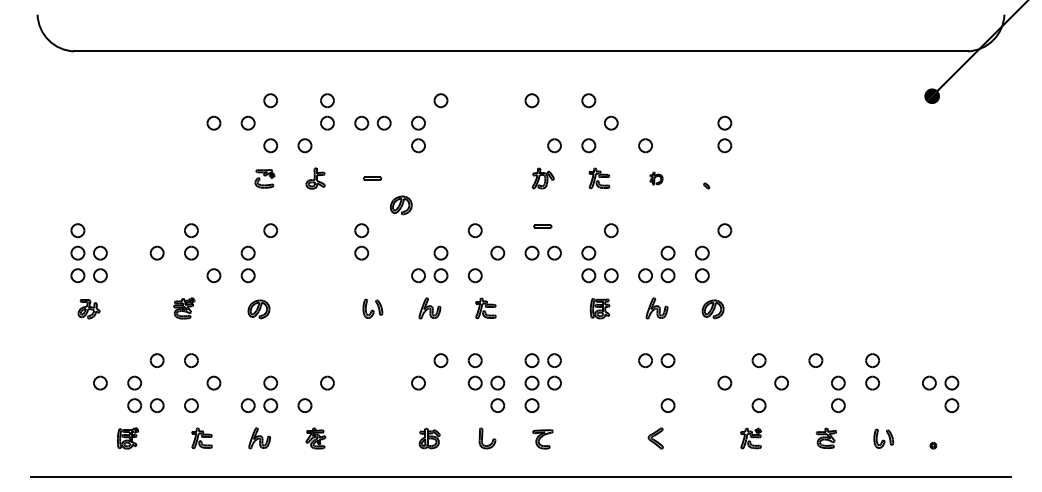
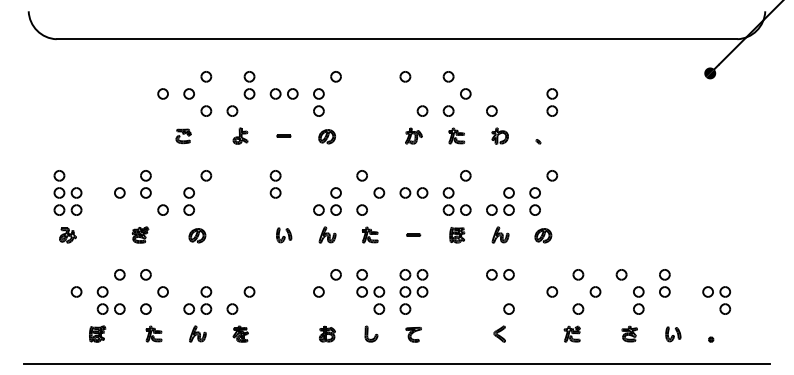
part: (264, 178) -> (183, 136), moved
part: (656, 178) -> (500, 136), size x1.67
part: (401, 205) -> (327, 136), moved
part: (542, 226) -> (413, 235), moved

